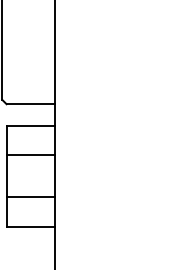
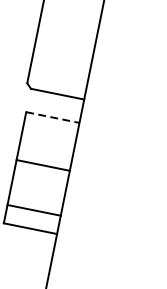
line: (31, 125) -> (53, 117), solid -> dashed
line: (30, 155) -> (42, 165), moved
line: (30, 197) -> (33, 210), moved

